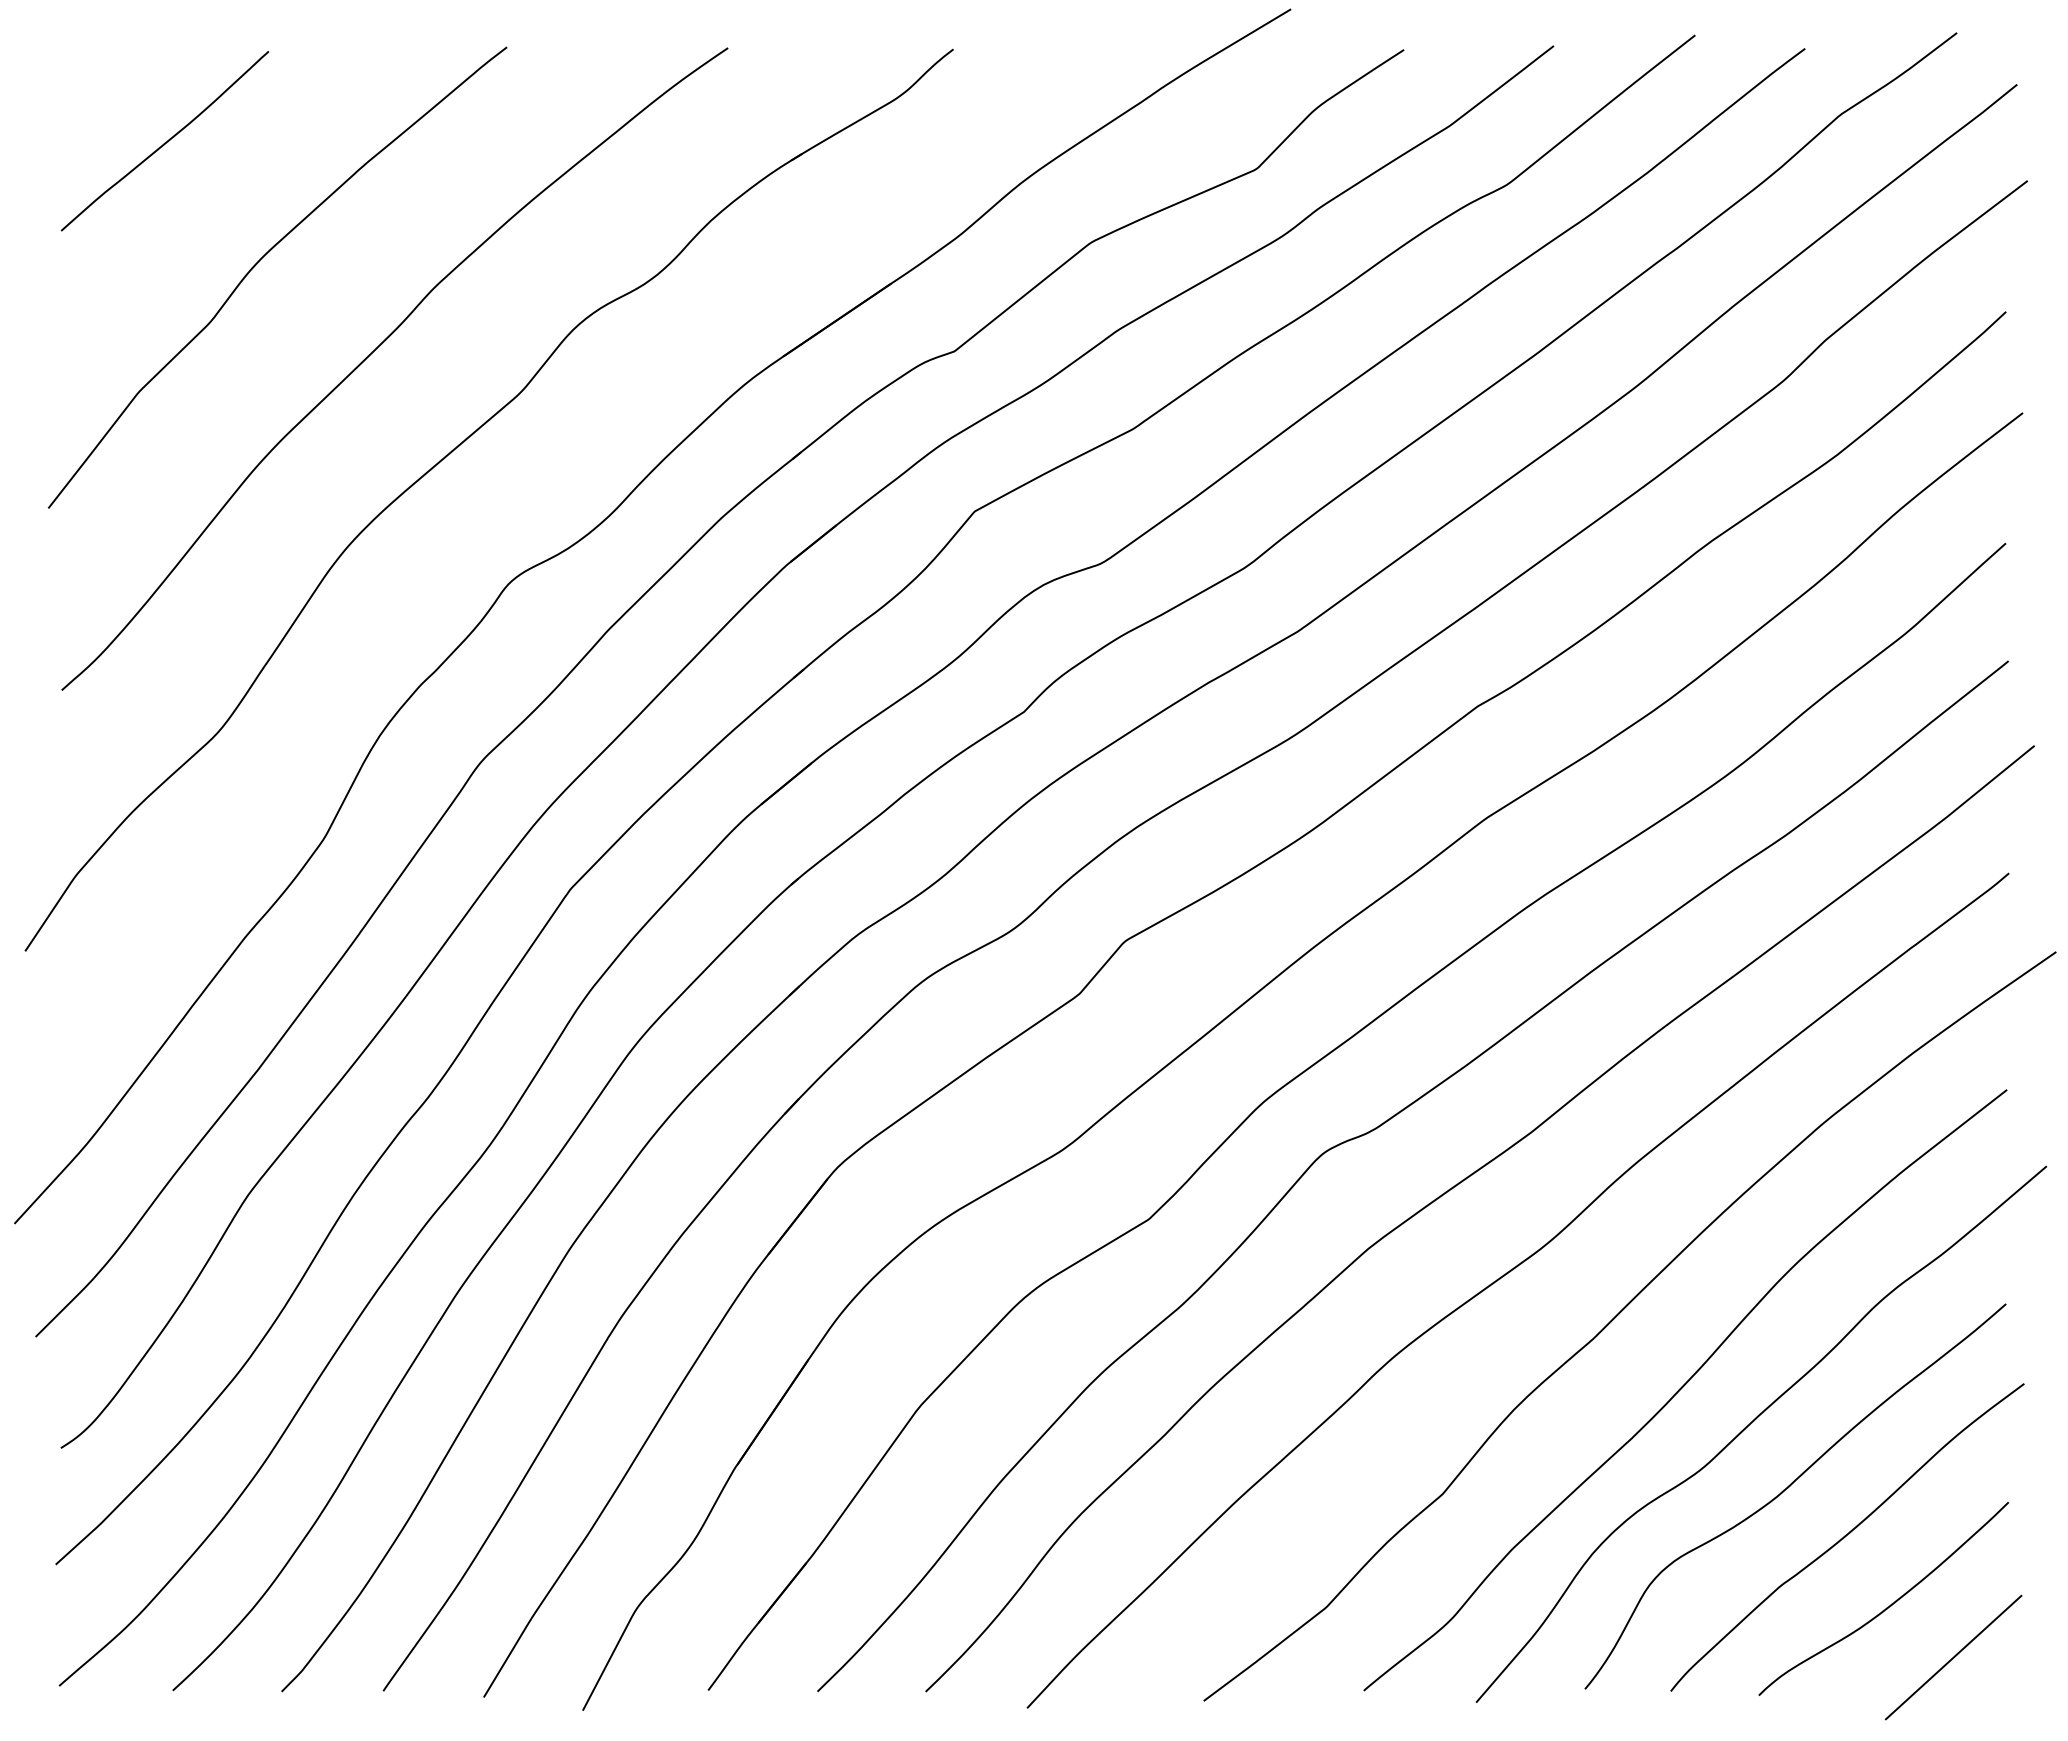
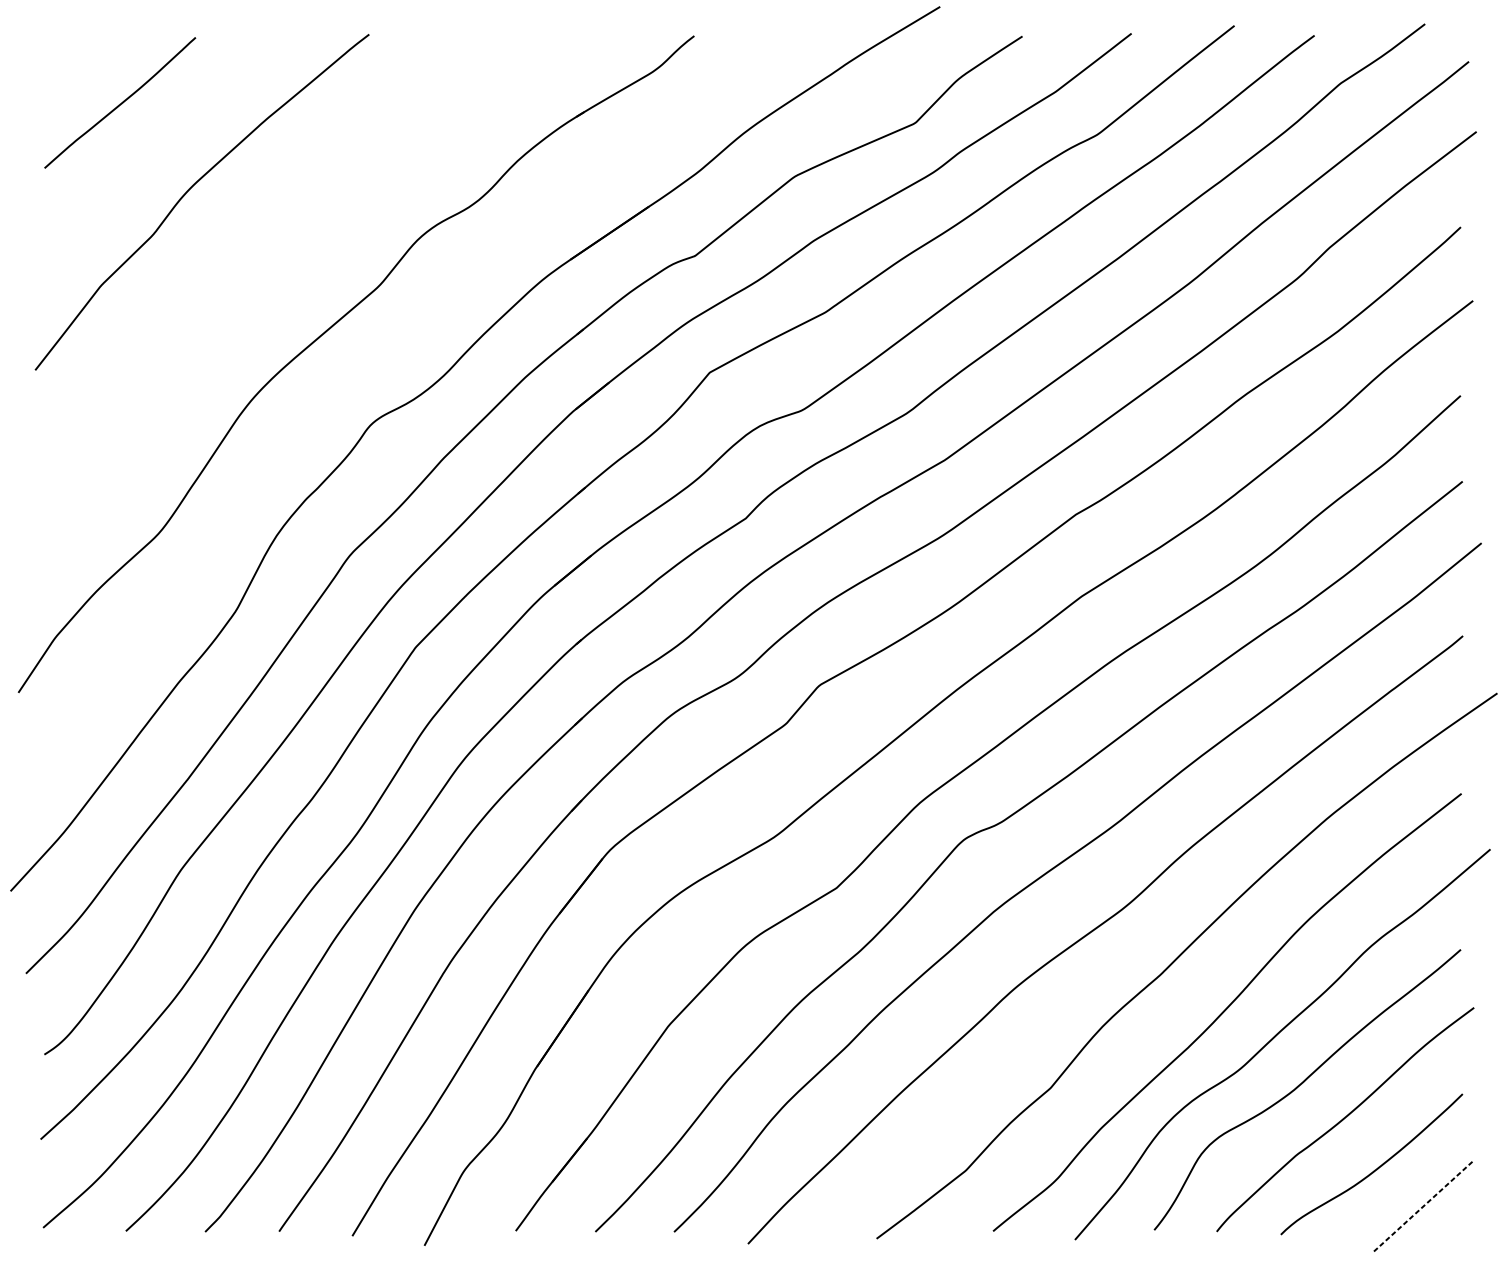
curve: (376, 349) -> (274, 254), removed
line: (1953, 1657) -> (1422, 1207), solid -> dashed

